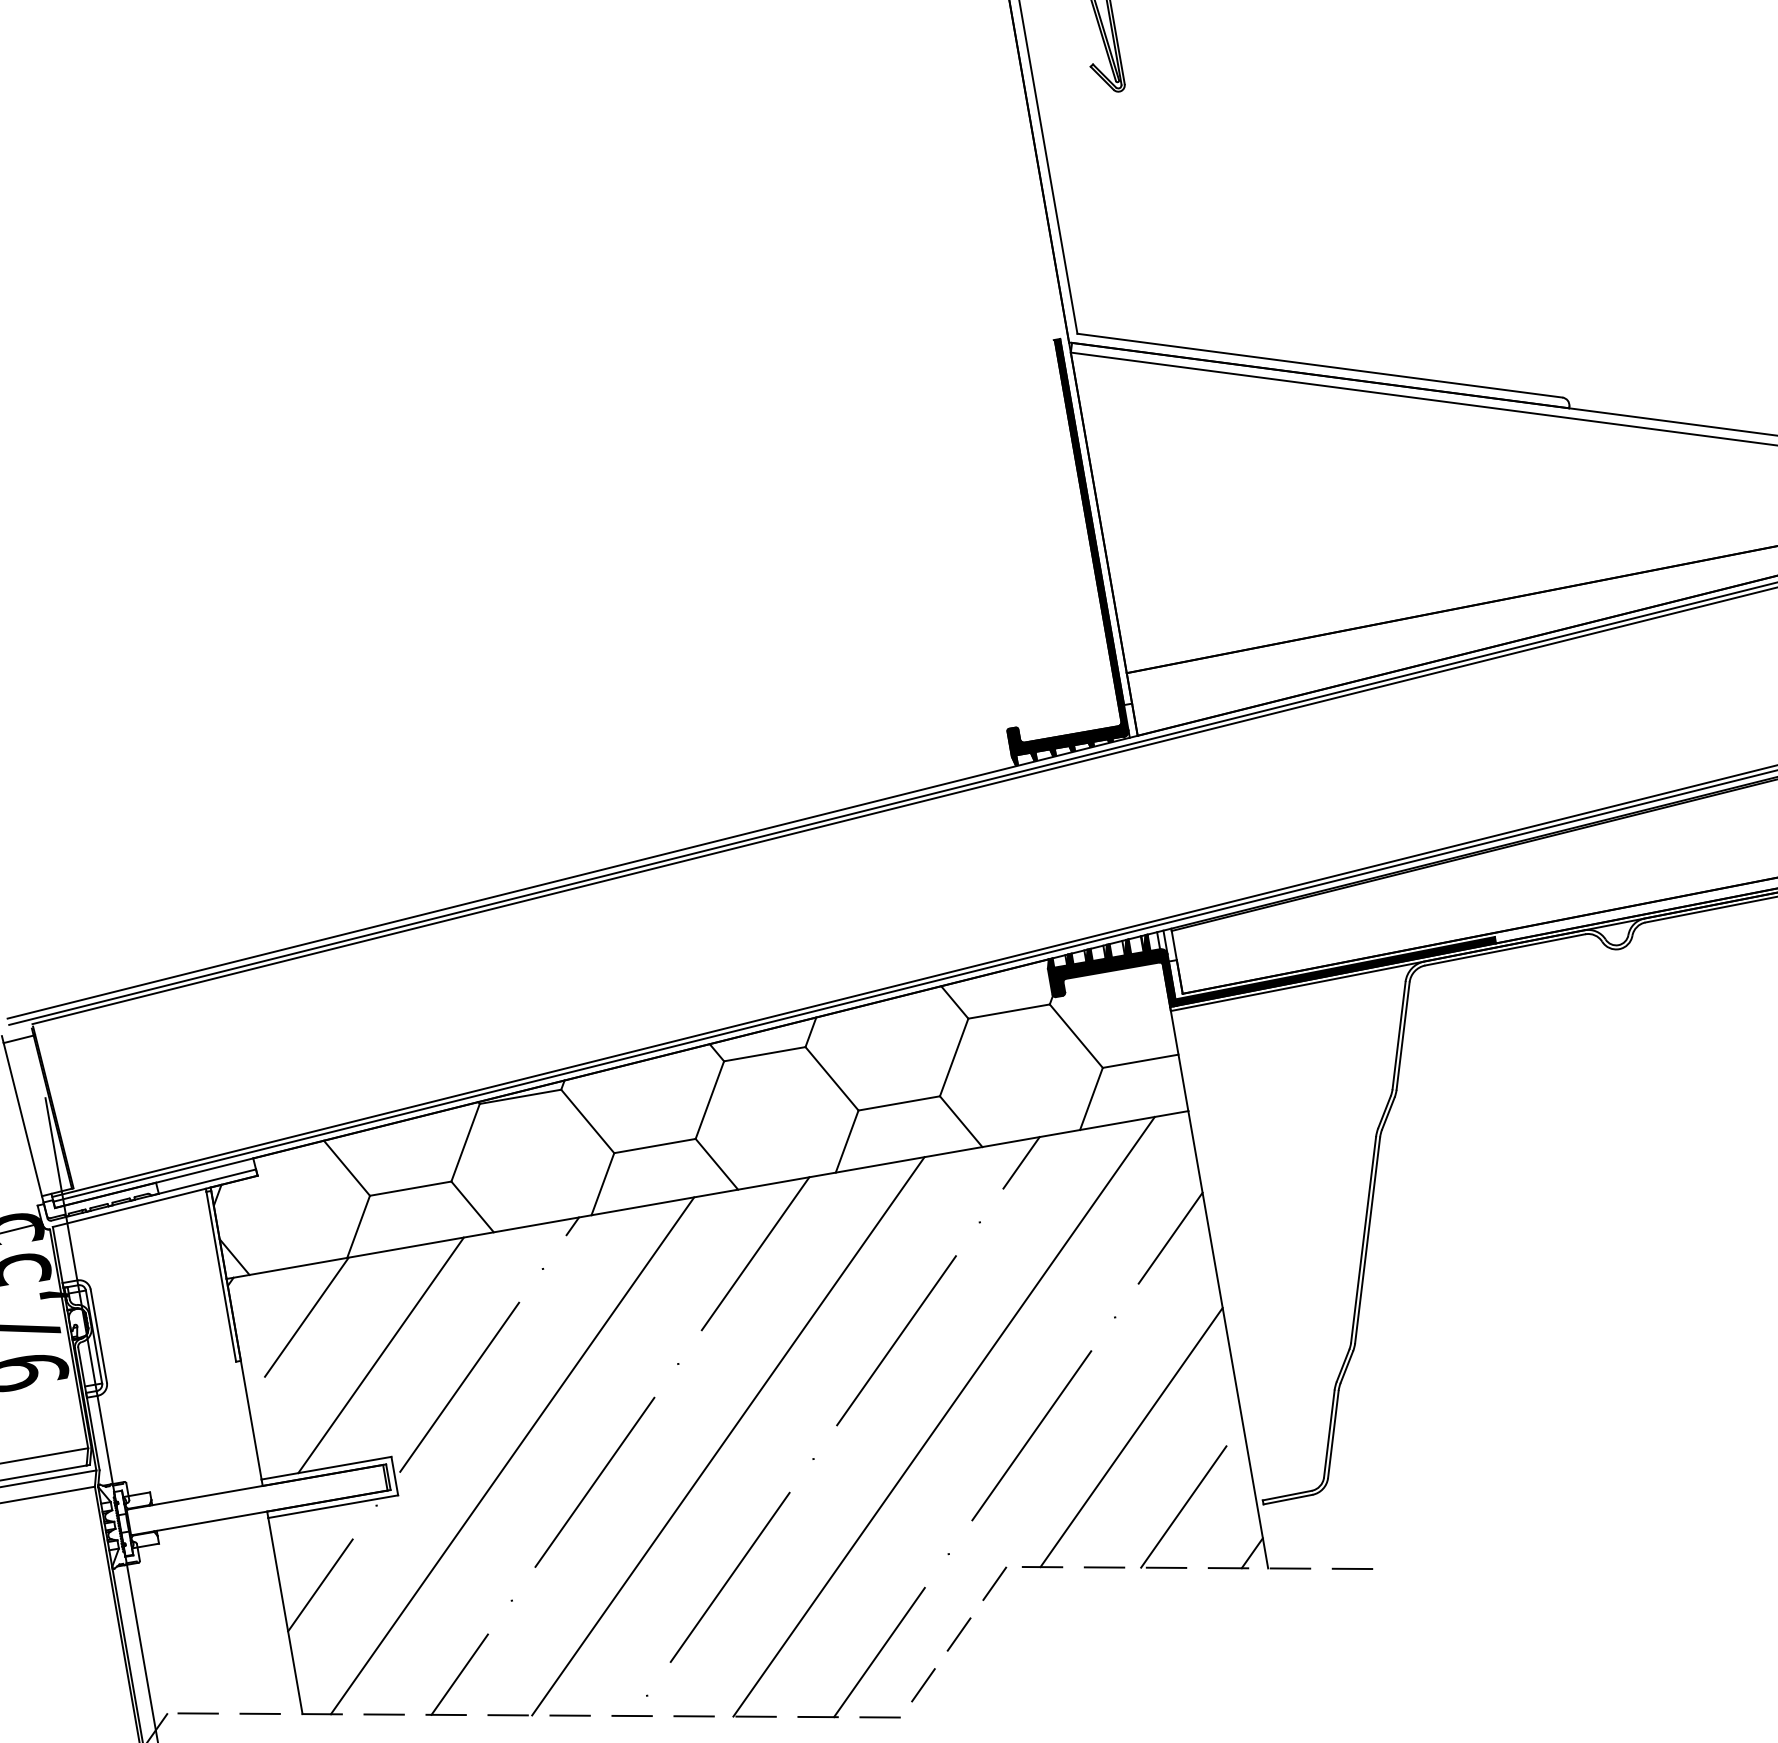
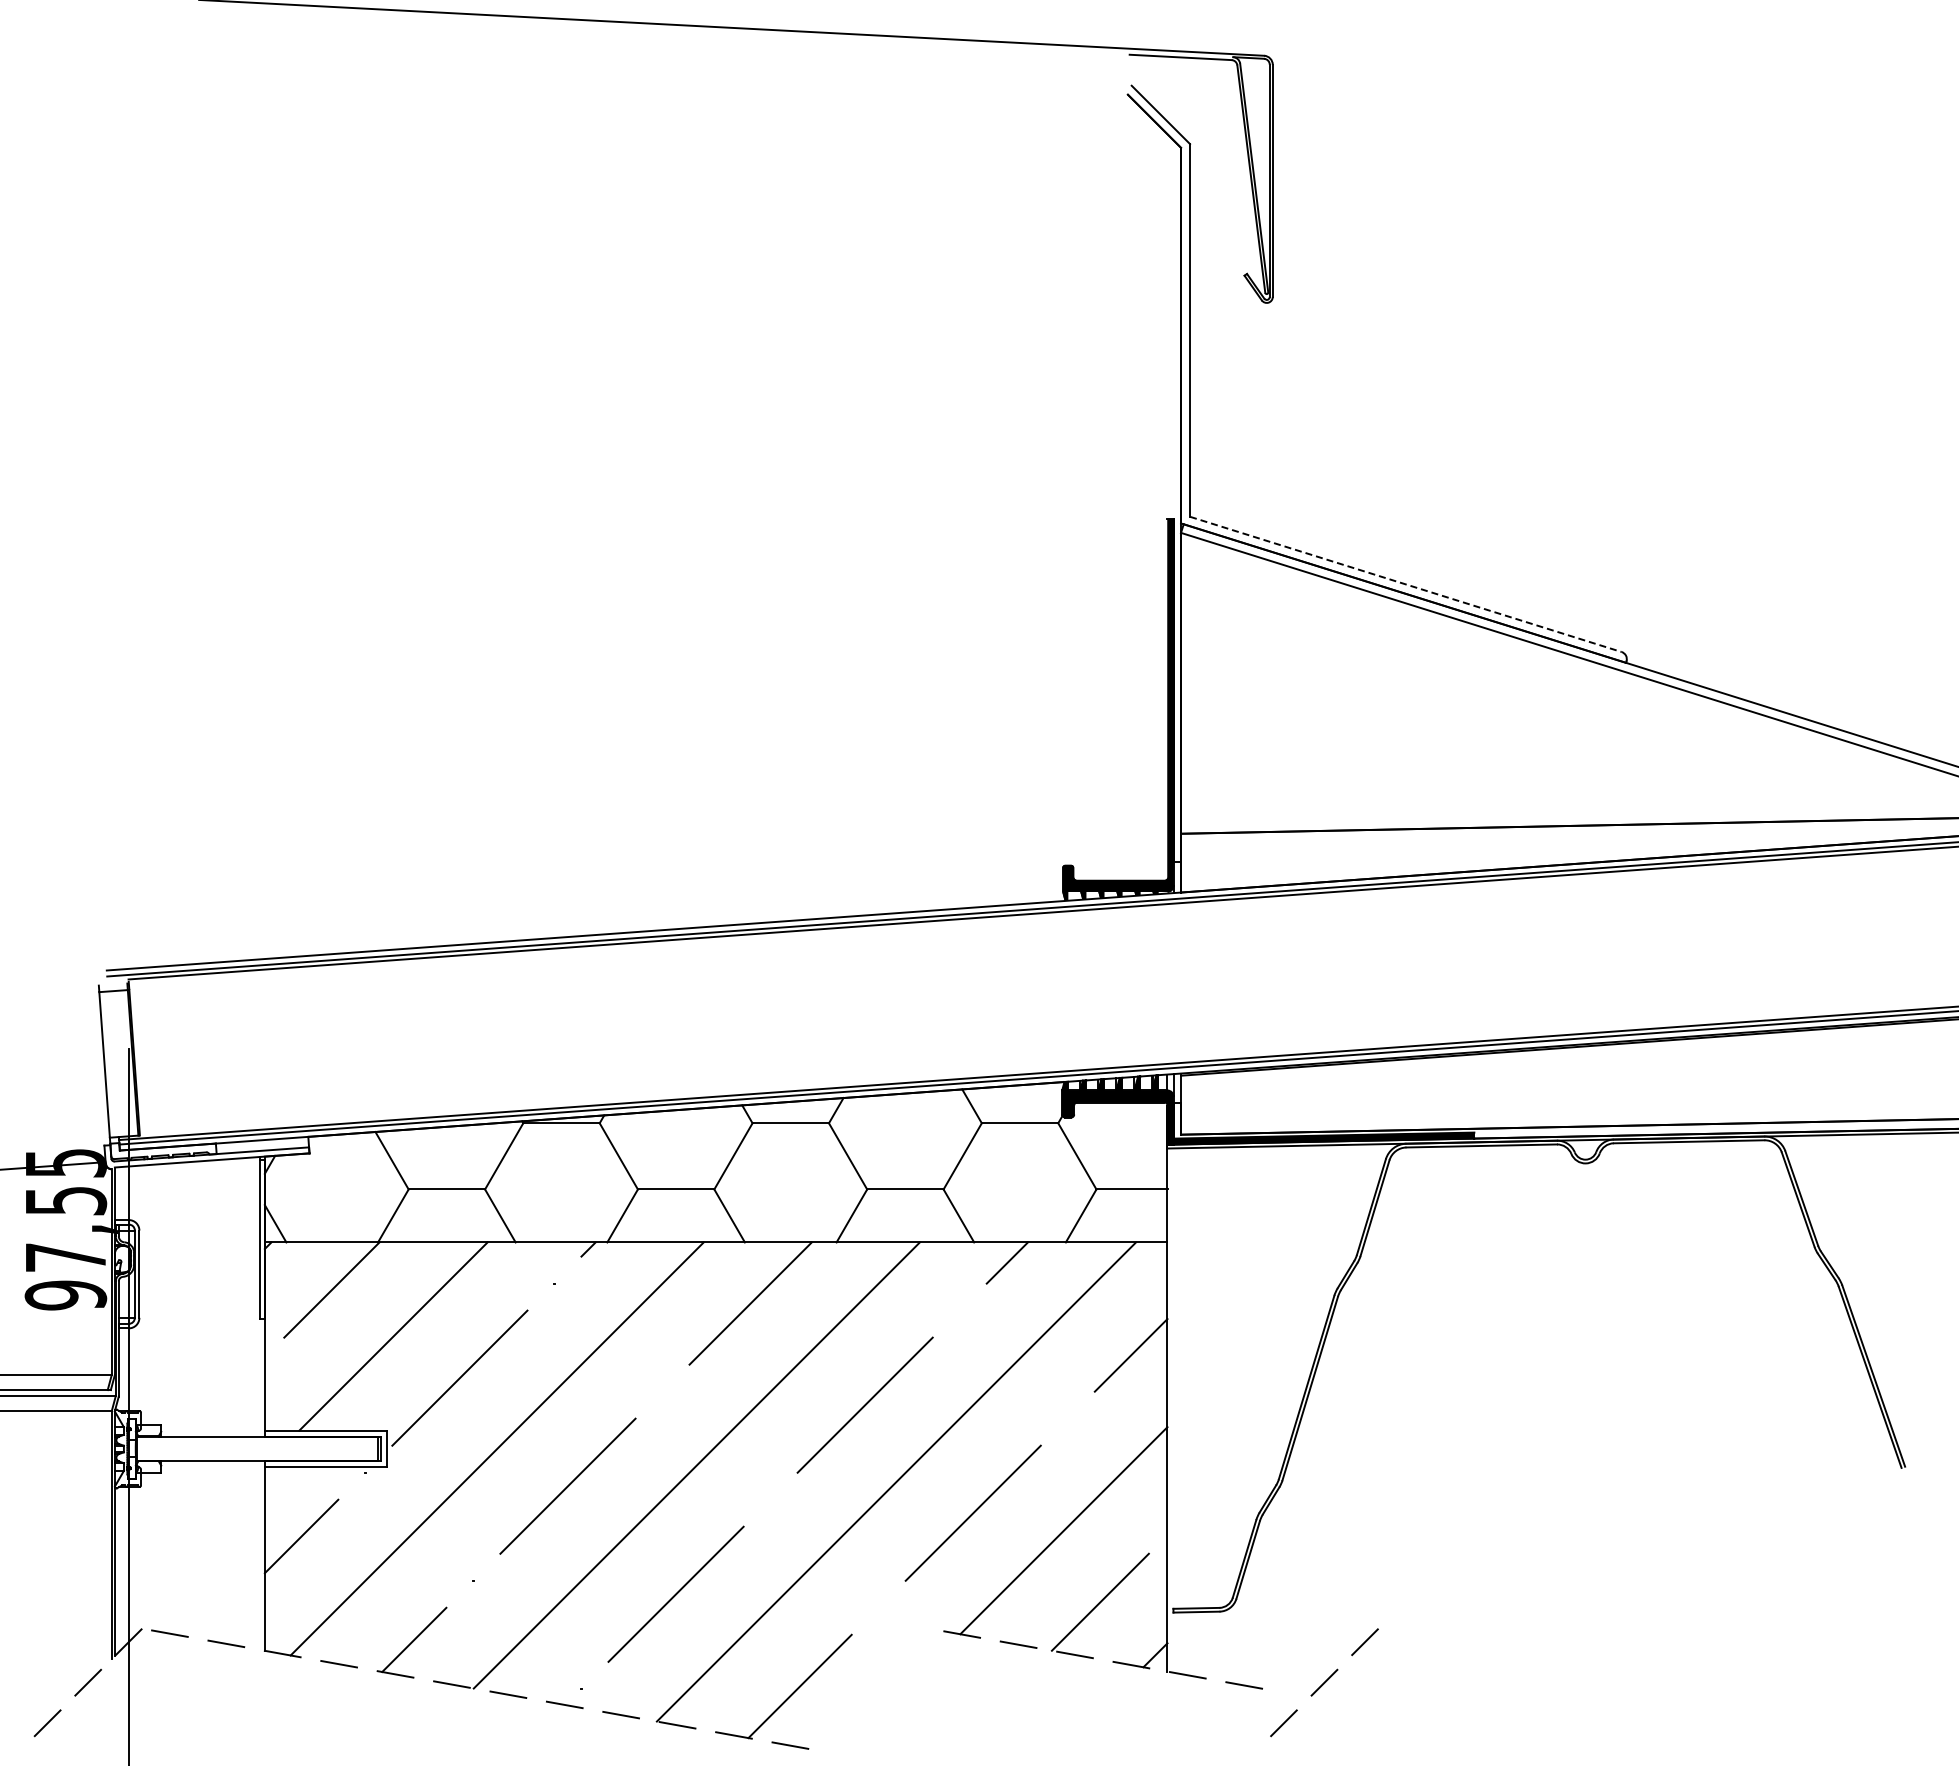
line: (1320, 365) -> (1406, 584), solid -> dashed
line: (959, 1634) -> (1324, 1682), moved

